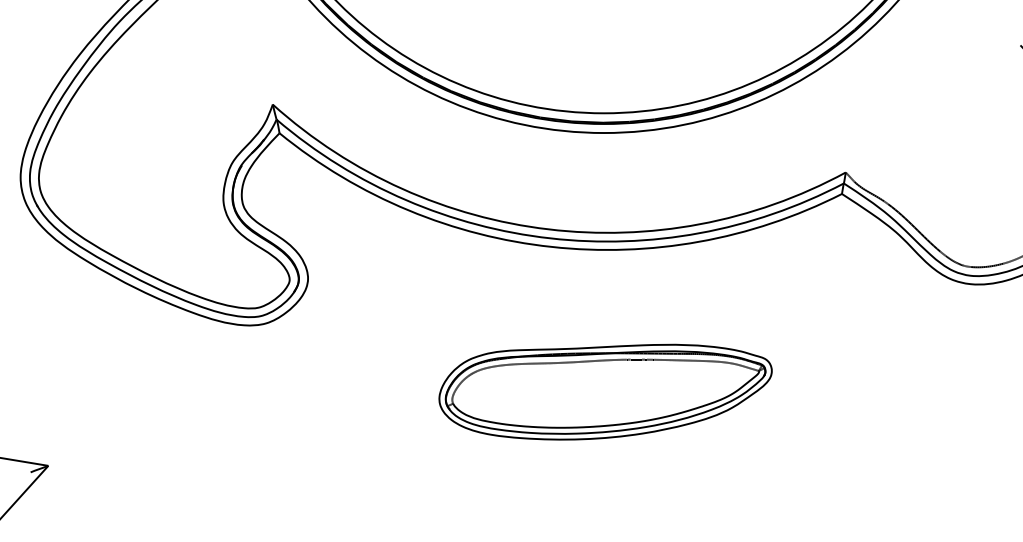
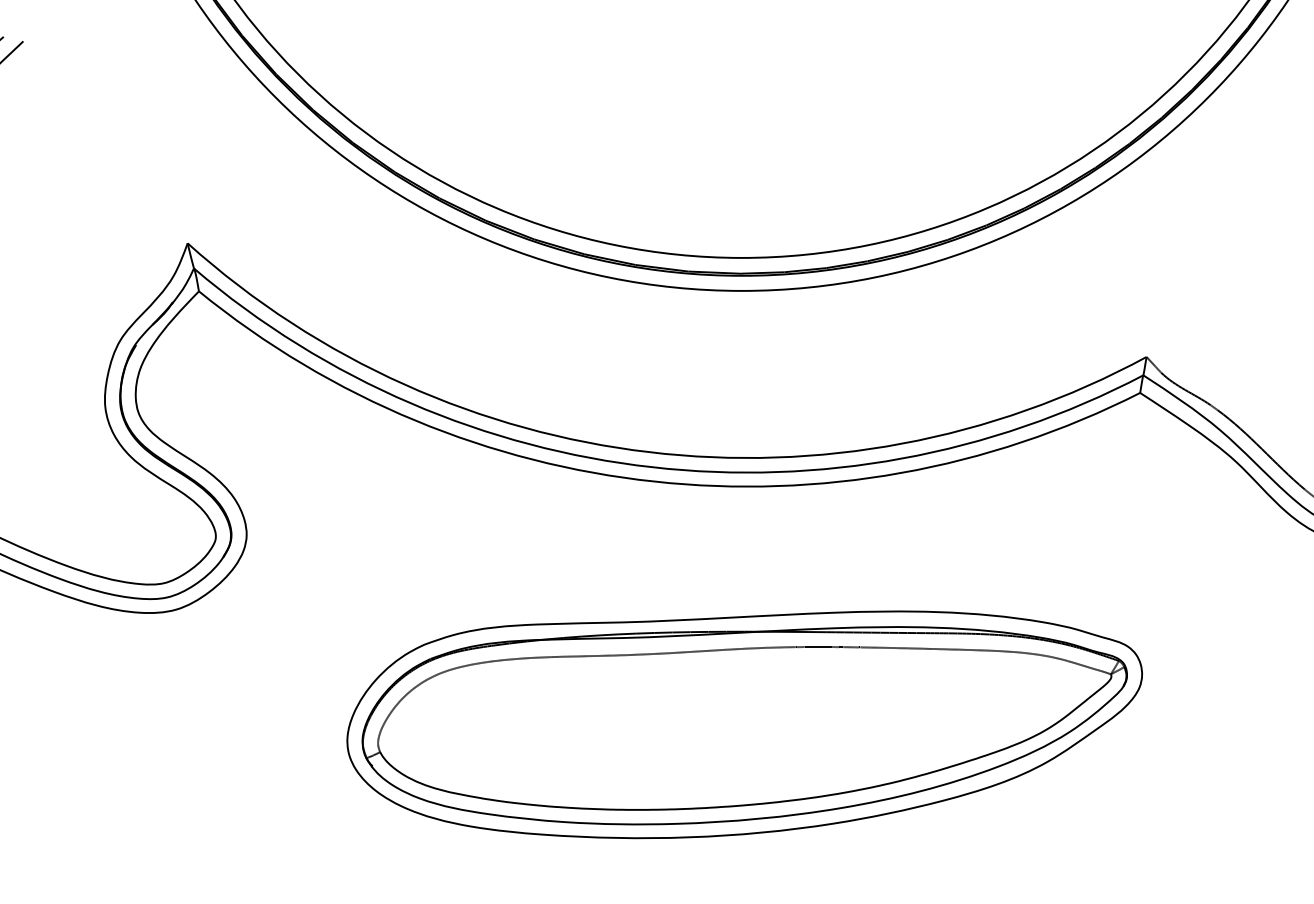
part: (605, 391) -> (744, 723), size x1.43

